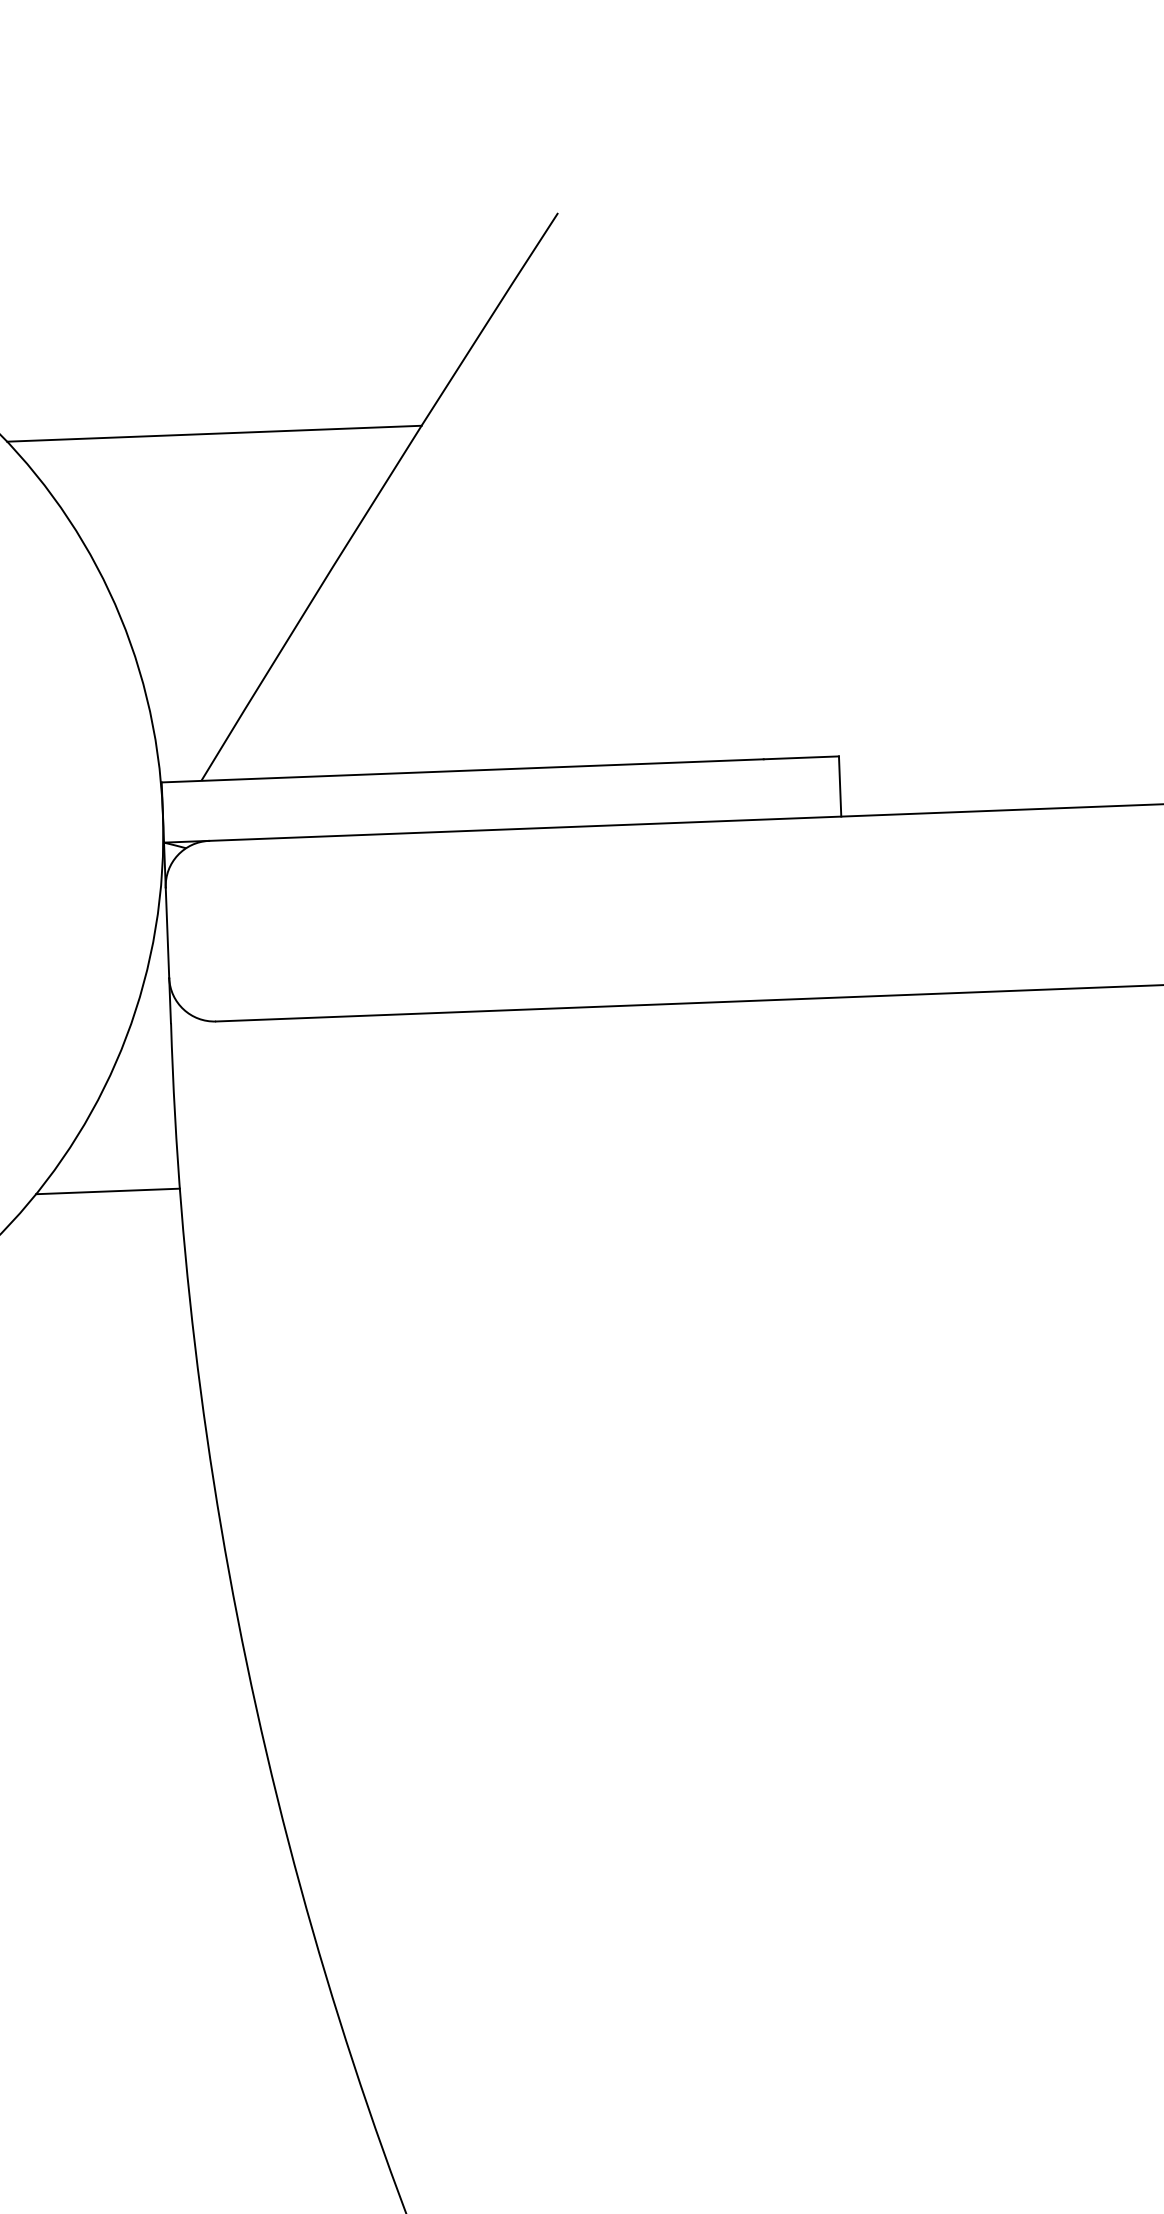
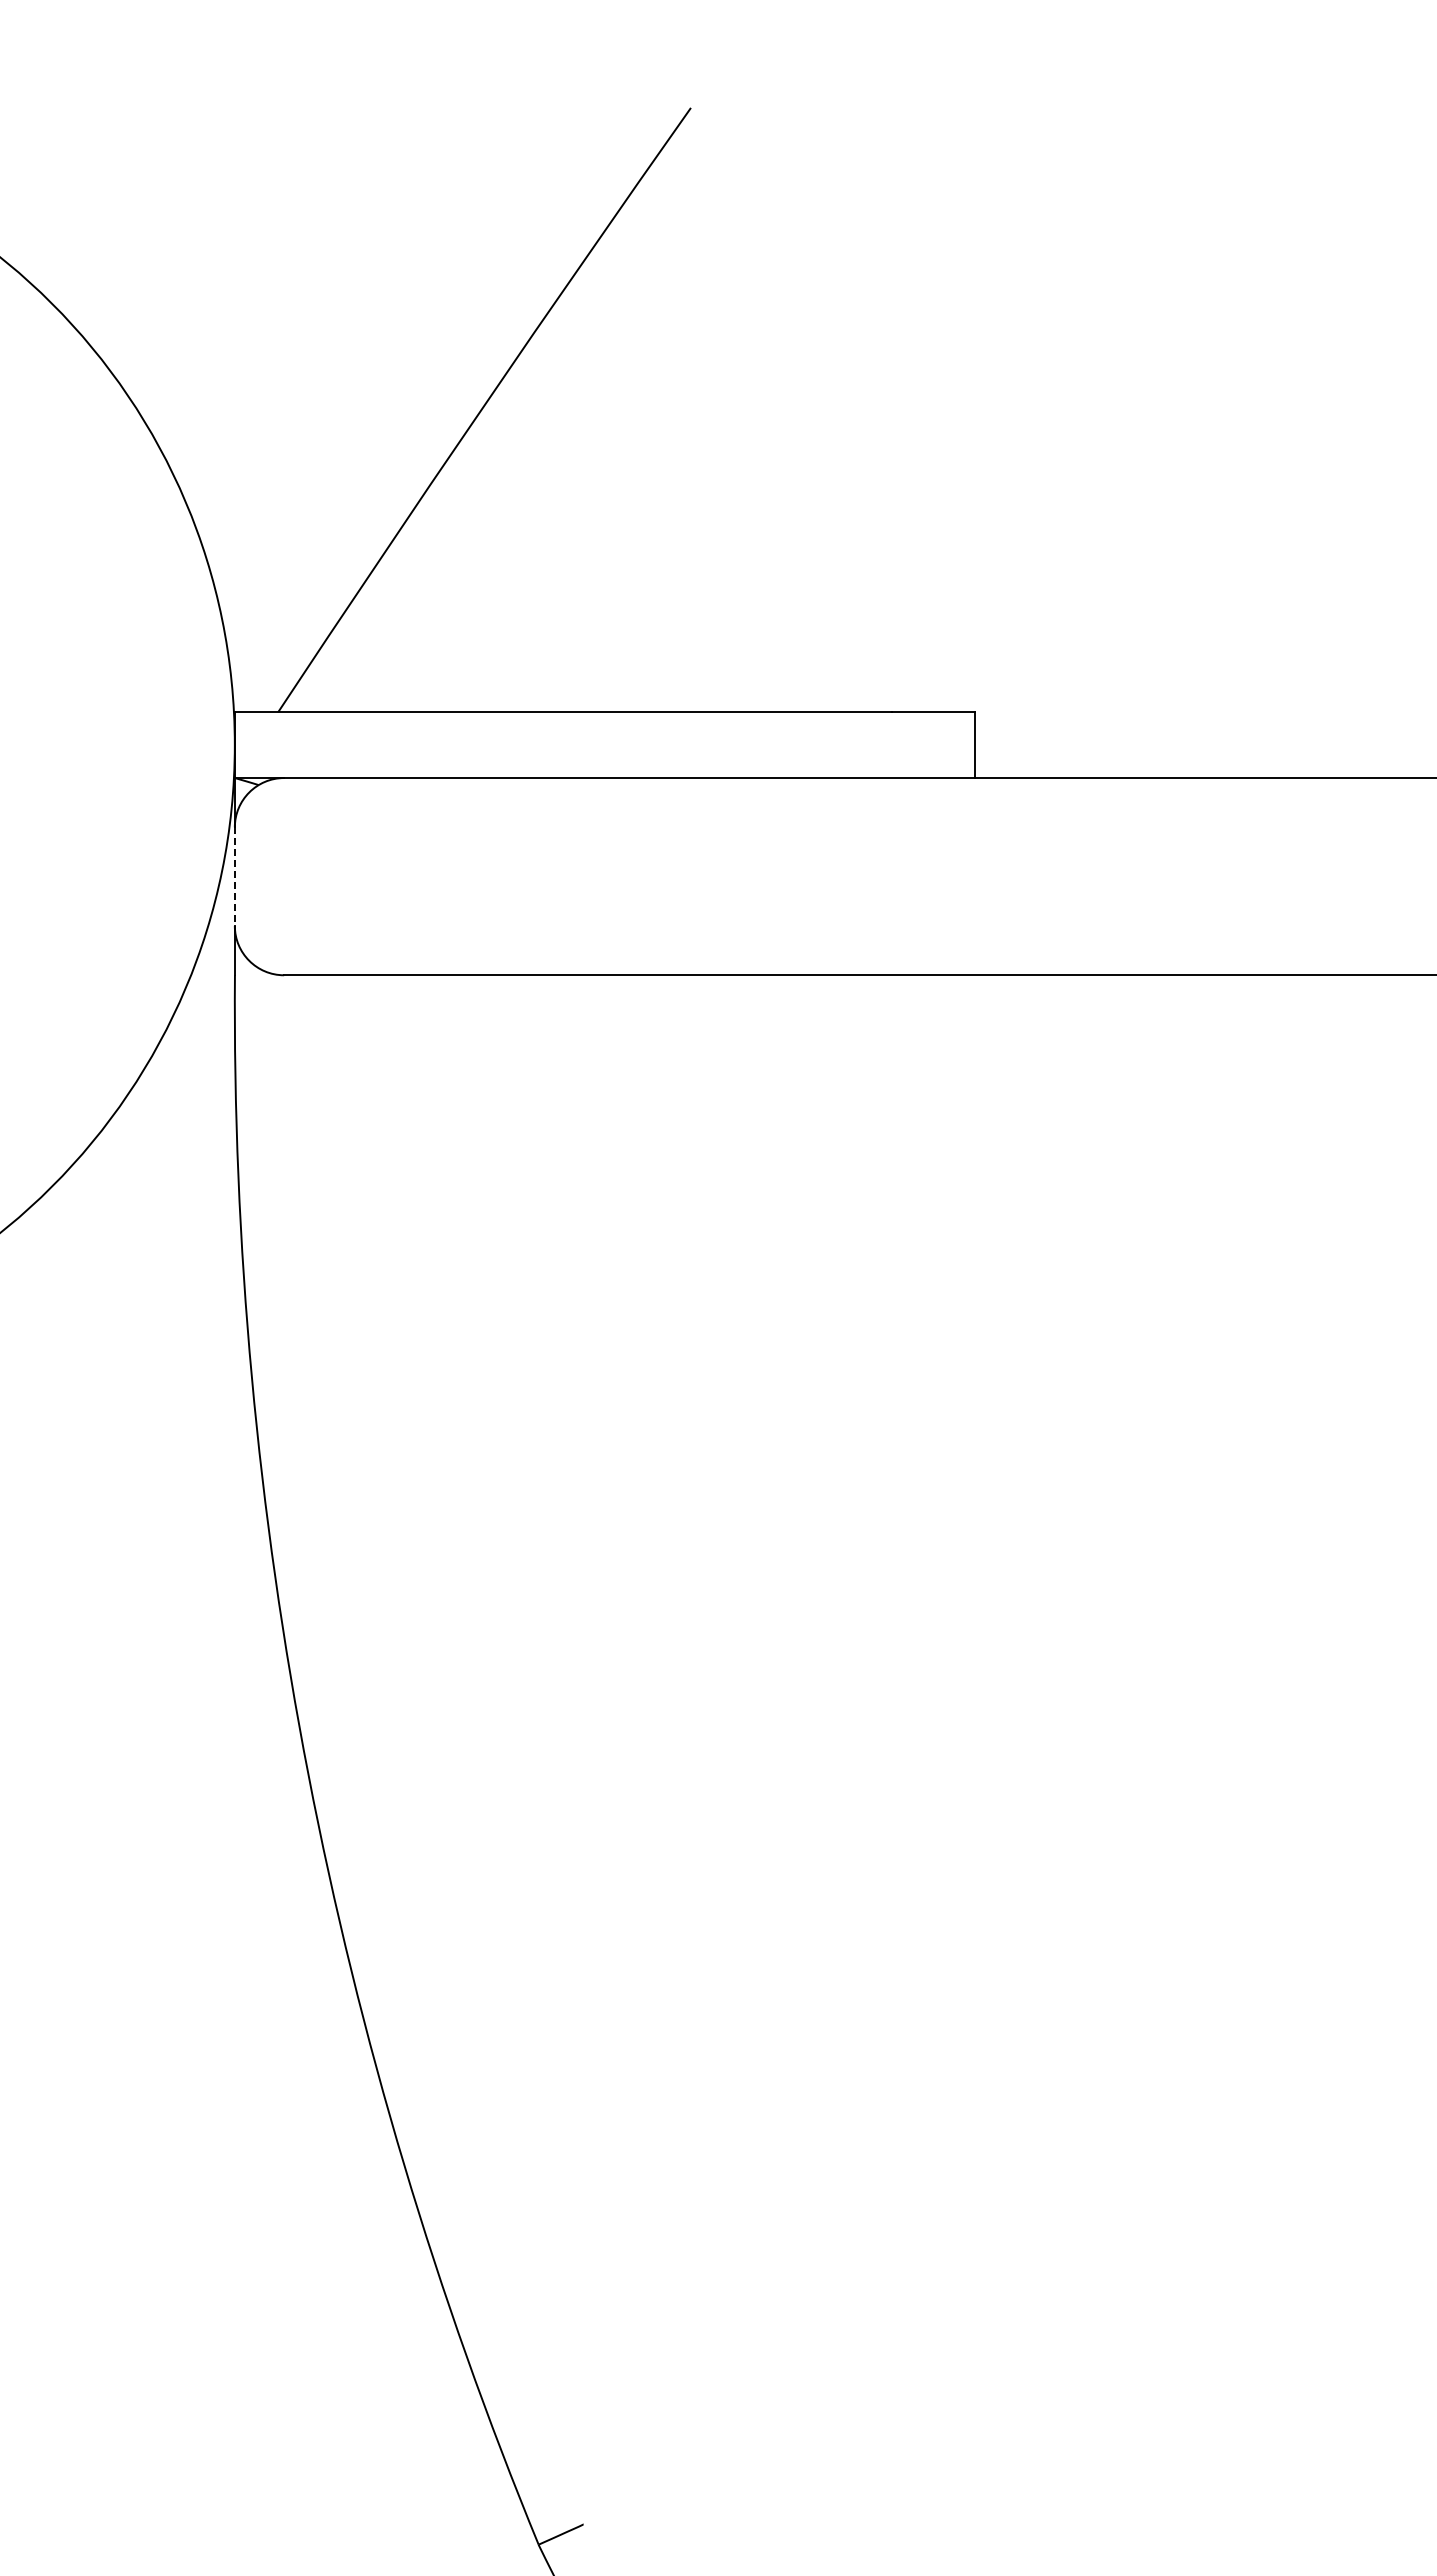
line: (214, 434) -> (306, 334), removed
line: (167, 933) -> (234, 877), solid -> dashed
line: (107, 1191) -> (158, 1156), removed

